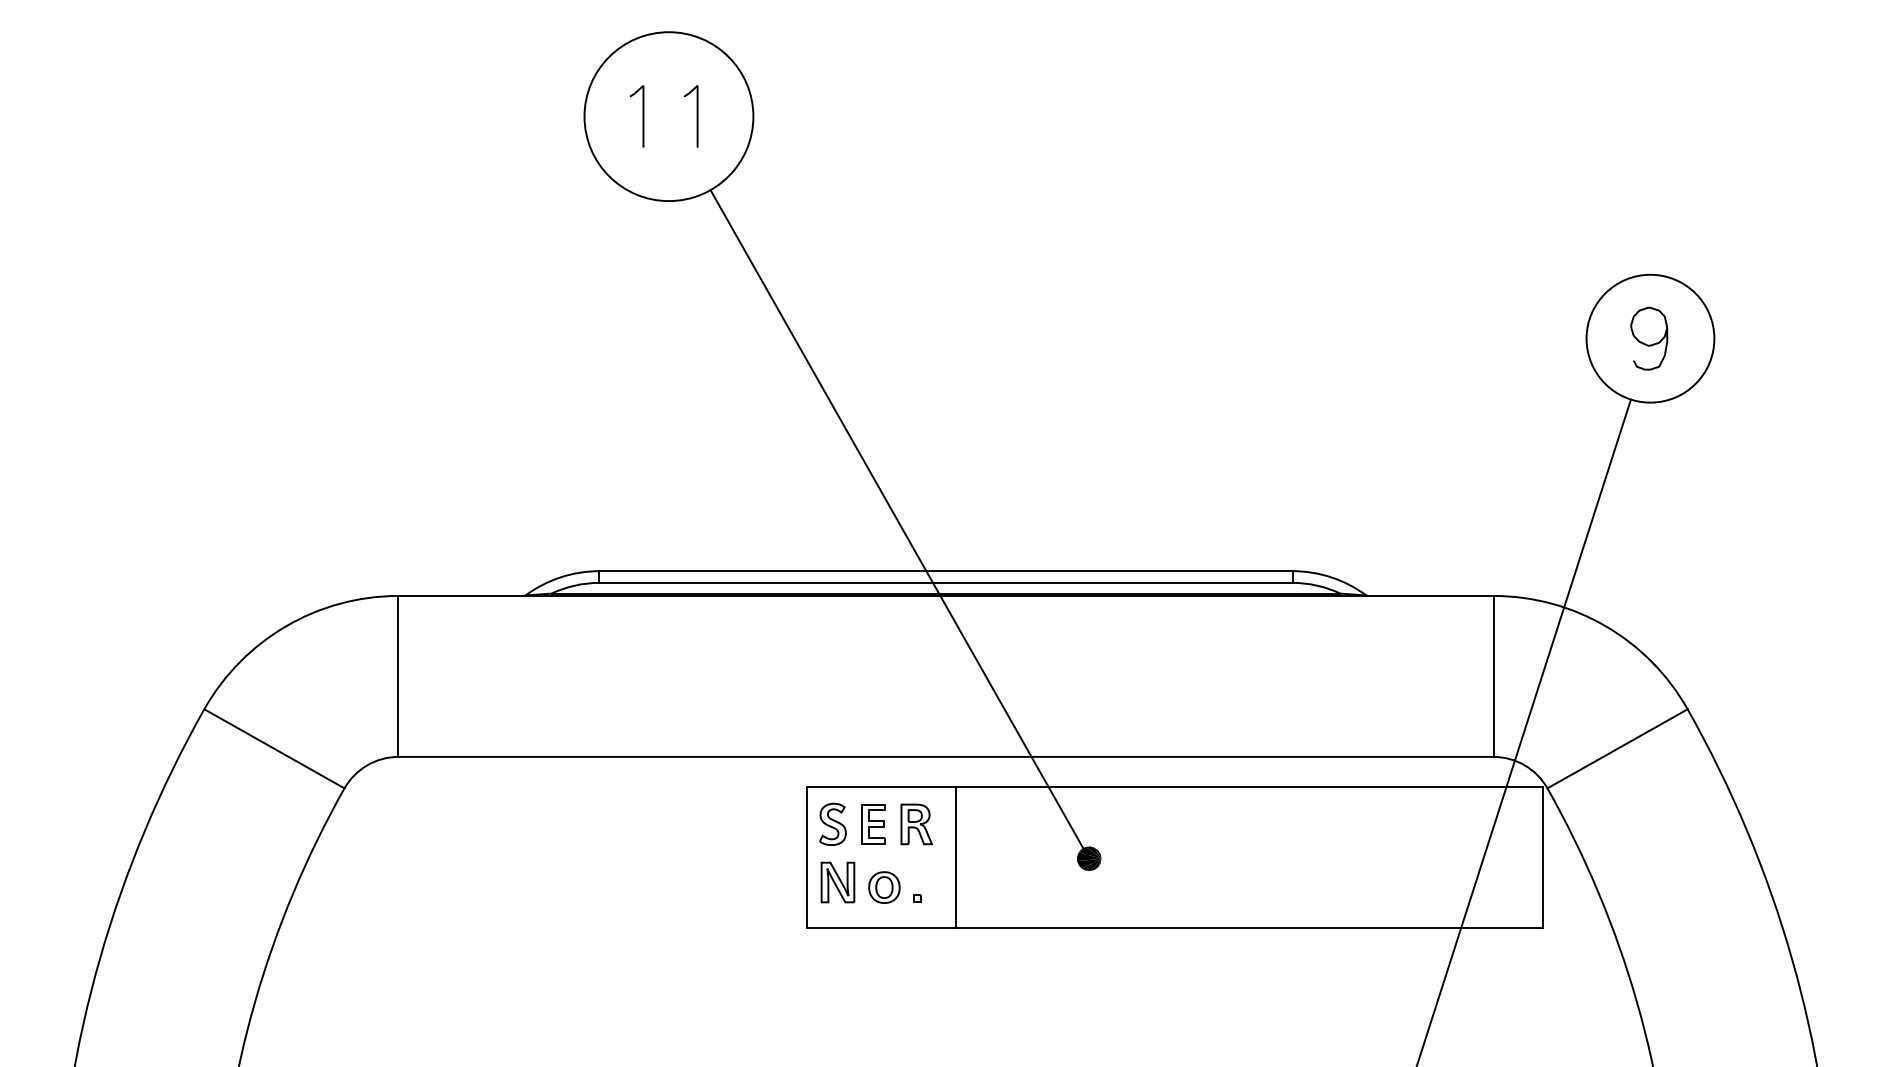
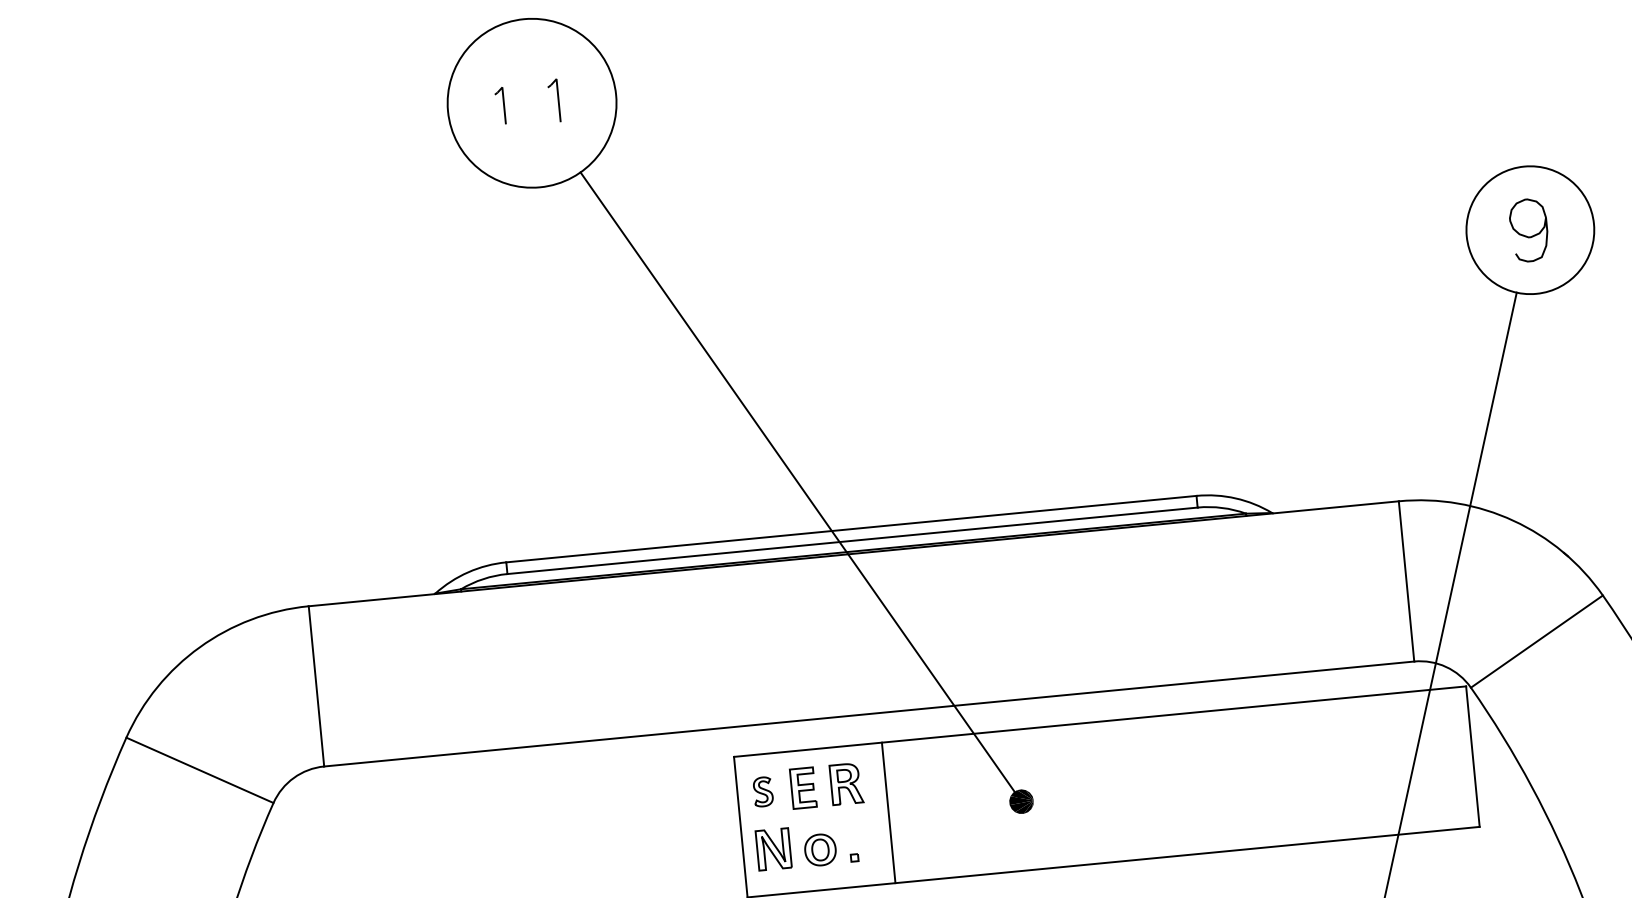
part: (636, 116) -> (499, 106), size x0.6
part: (690, 116) -> (553, 101), size x0.7
part: (832, 823) -> (762, 791), size x0.7

